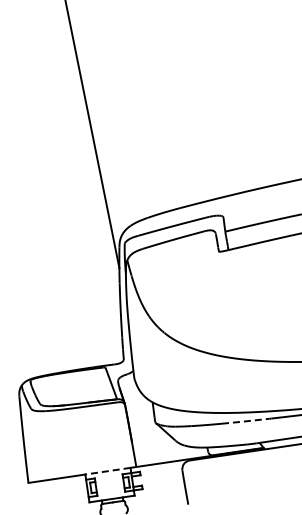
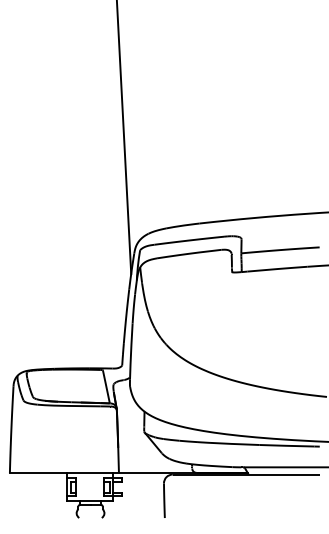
line: (247, 421) -> (235, 444), dashed -> solid
line: (108, 471) -> (90, 473), dashed -> solid

